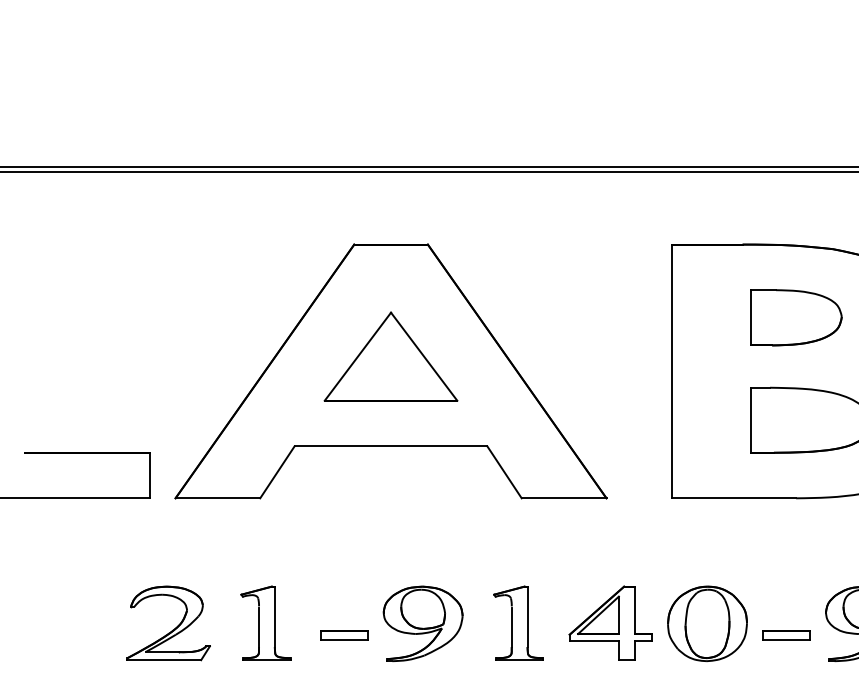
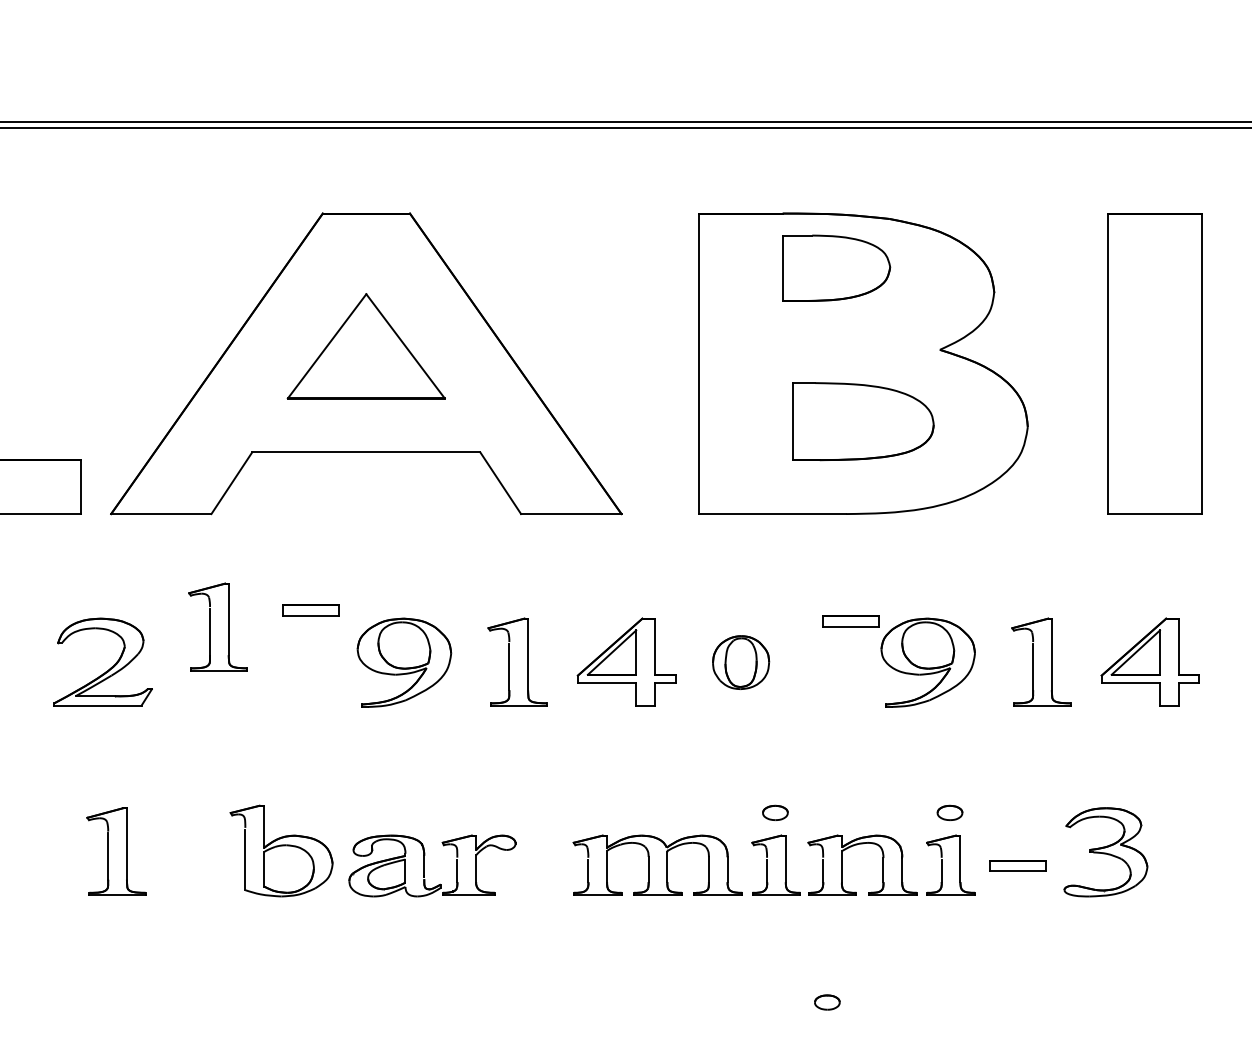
part: (796, 317) -> (836, 267), moved
part: (259, 622) -> (210, 626), moved
part: (706, 623) -> (740, 662), size x0.6
part: (343, 635) -> (310, 610), moved
part: (786, 635) -> (850, 621), moved

